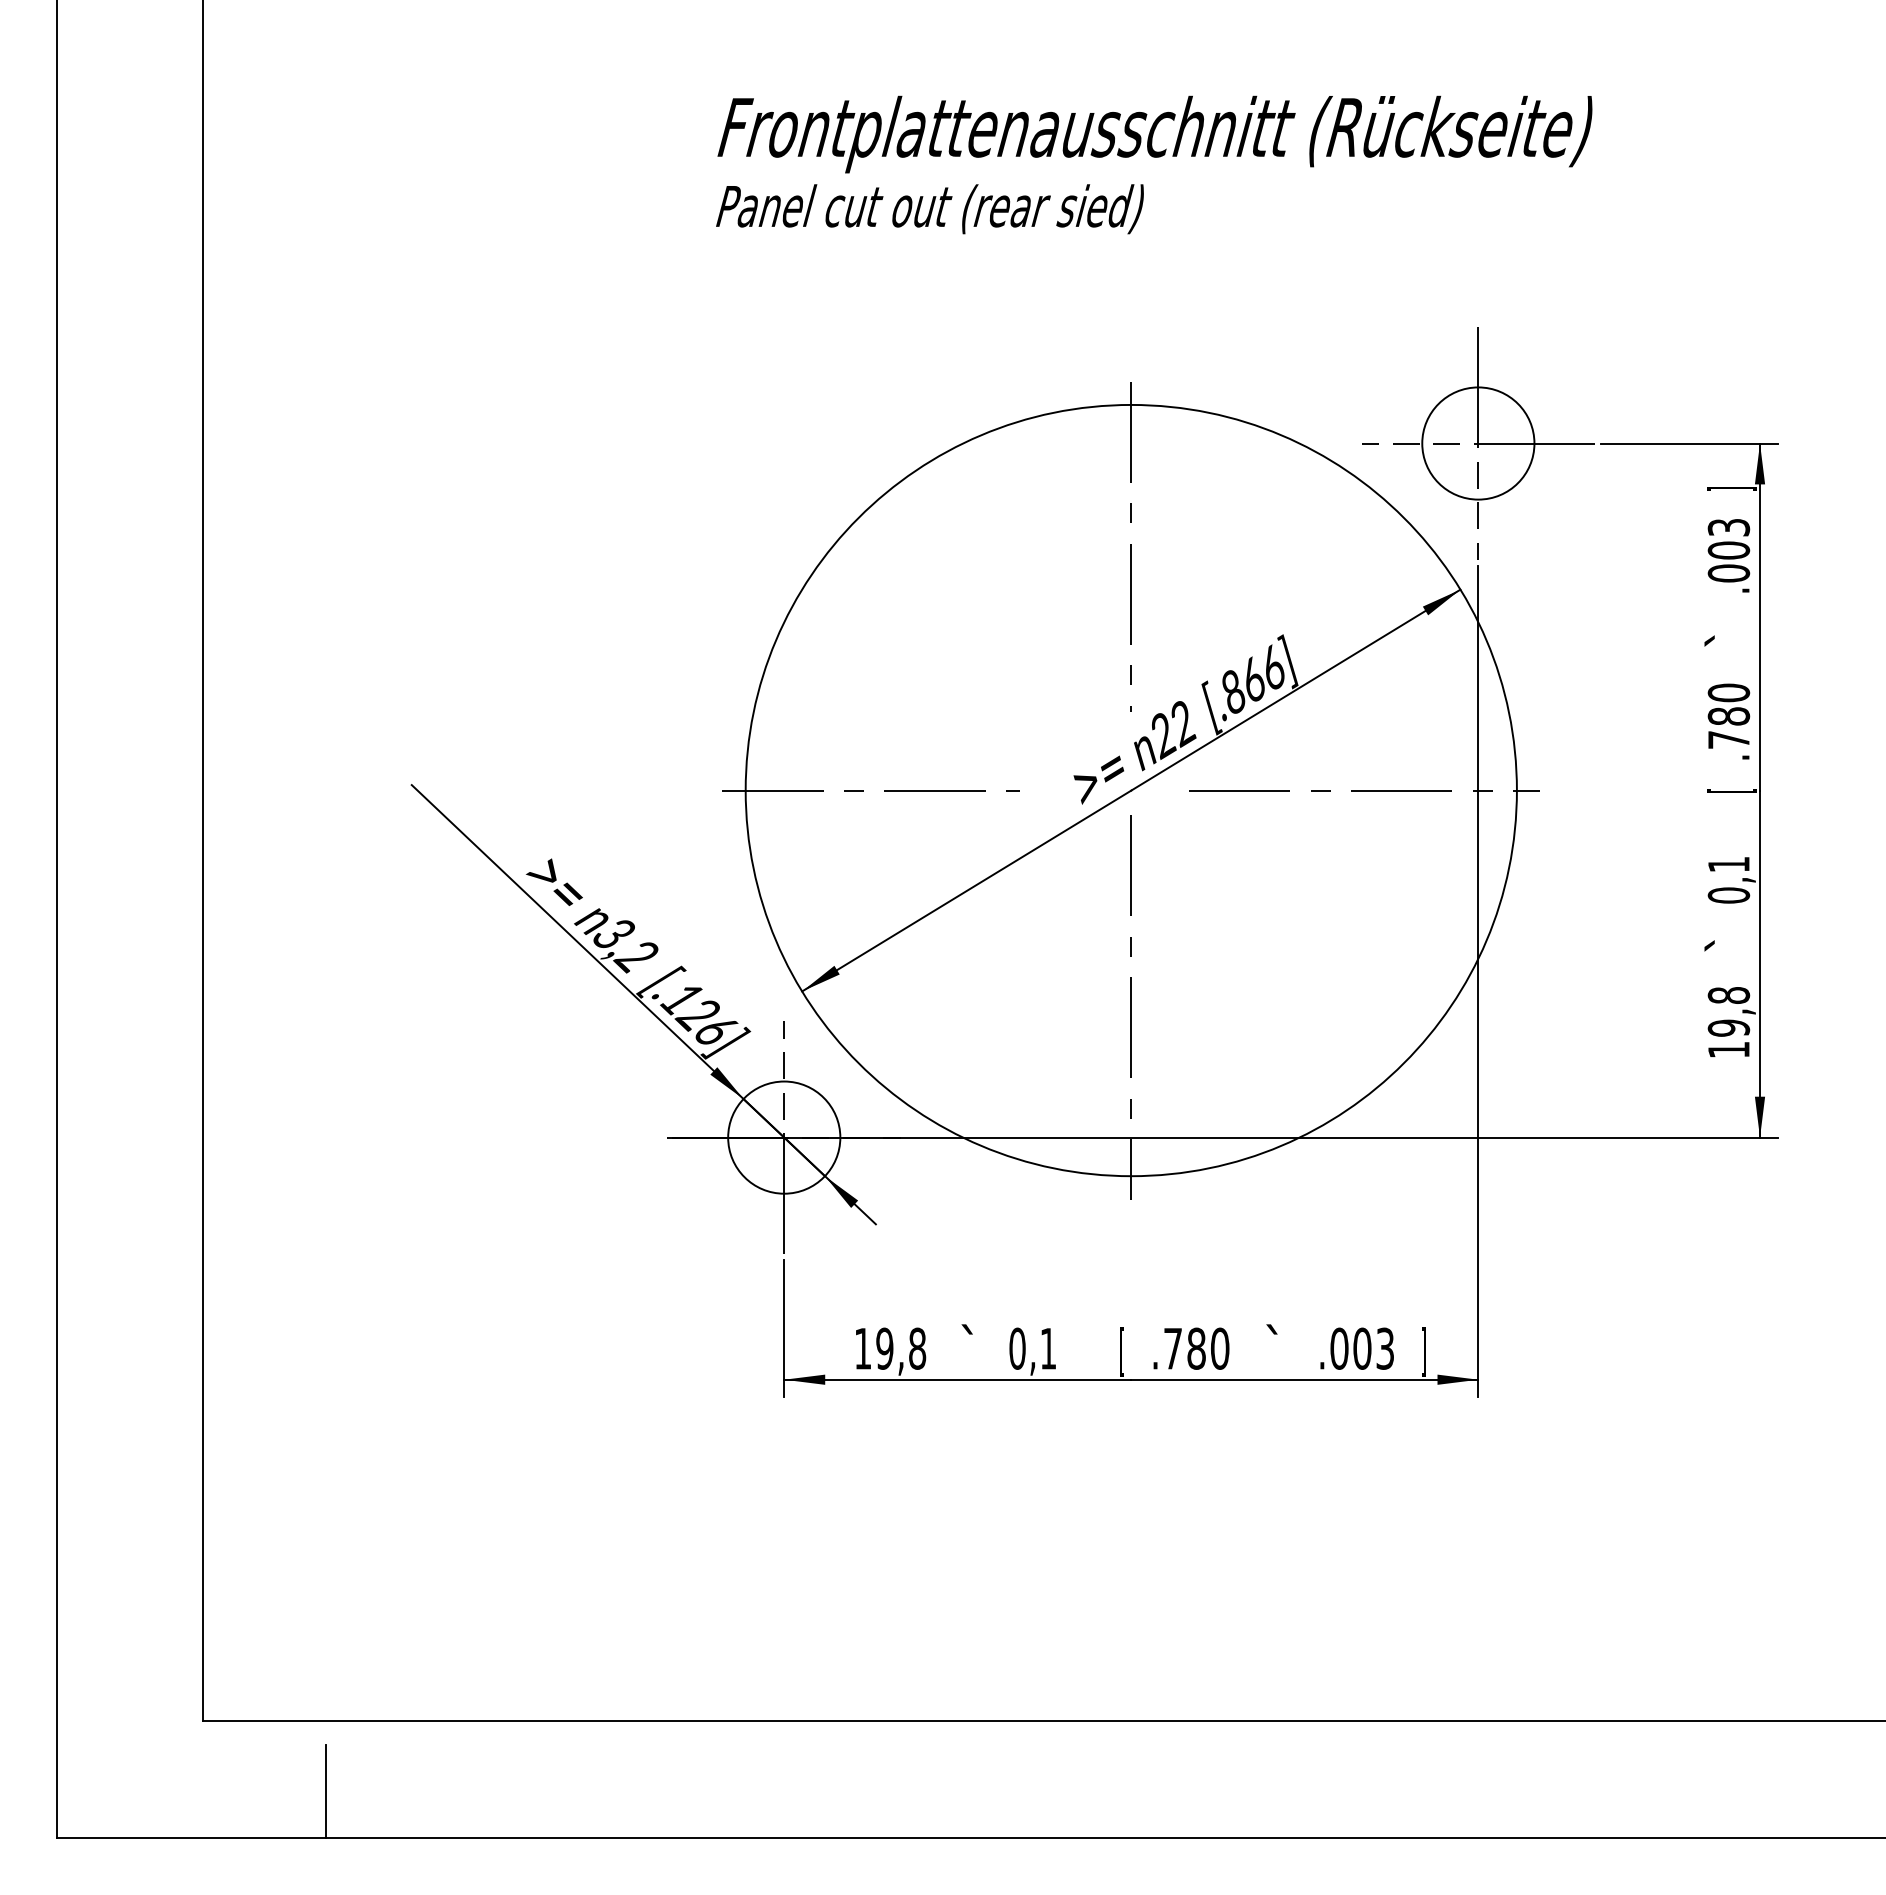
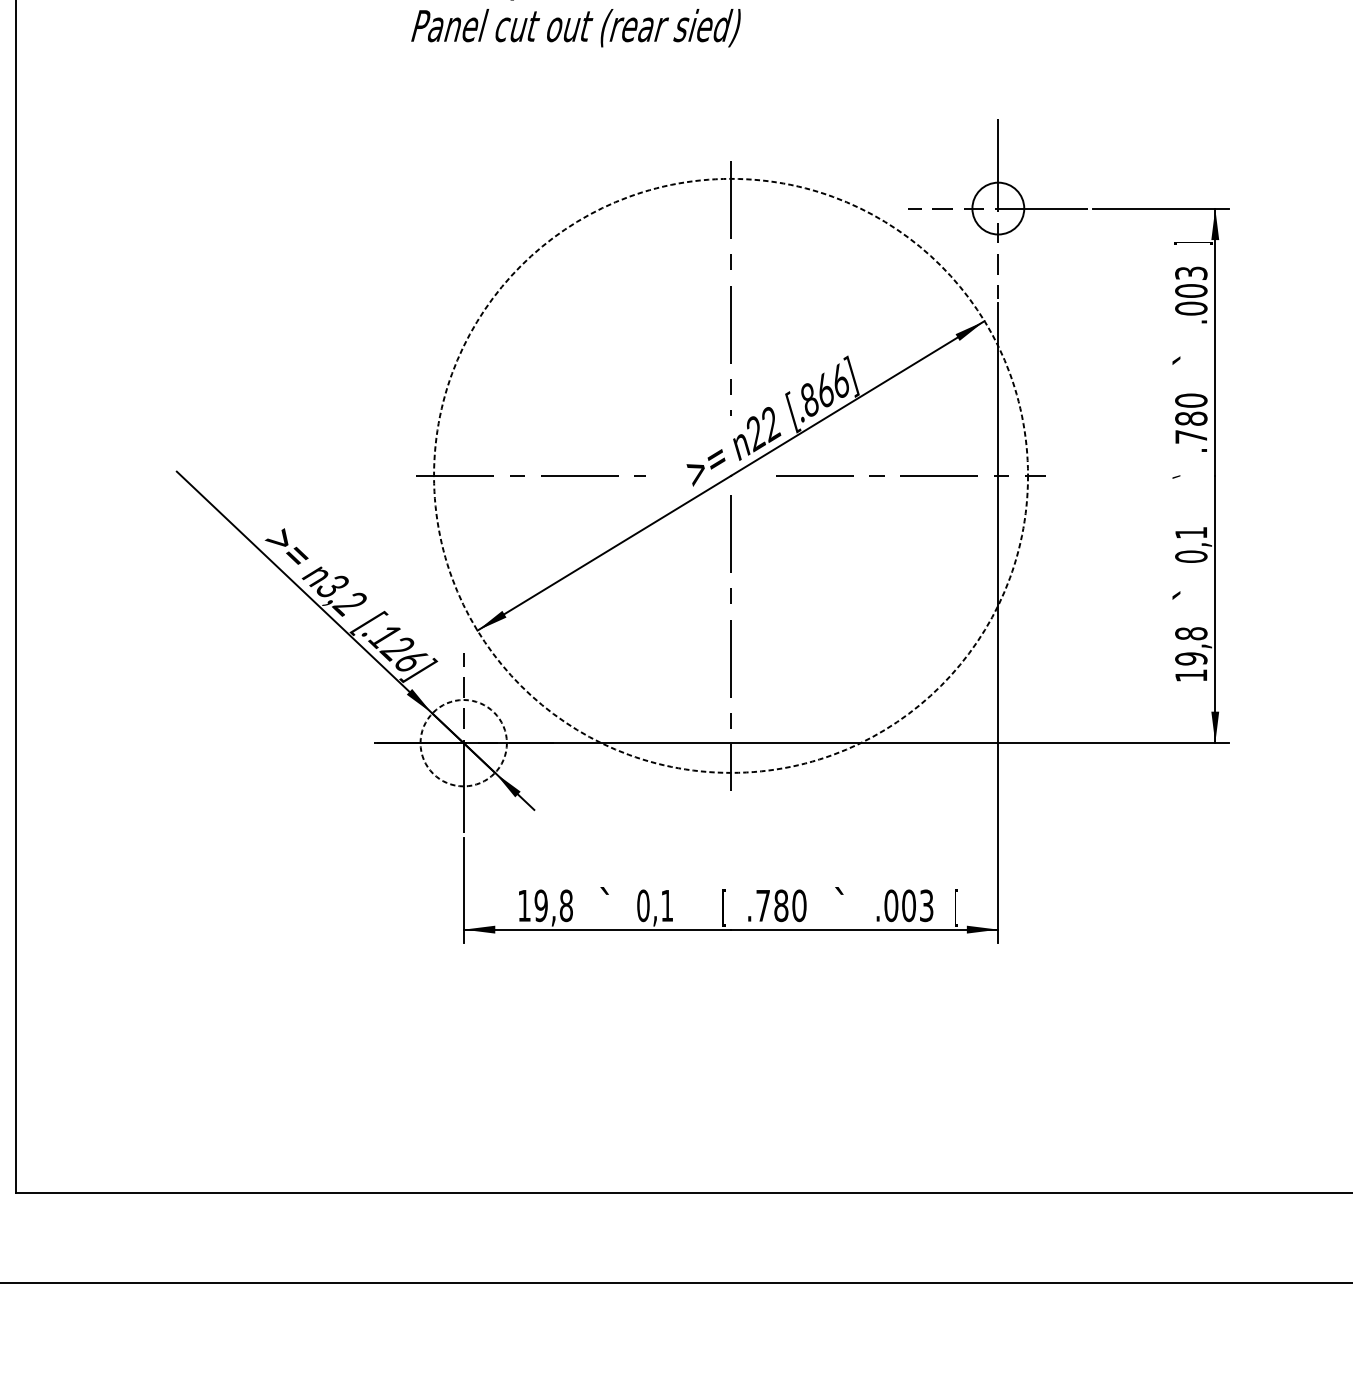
circle: (1478, 443) -> (998, 208), size x0.6
circle: (1130, 790) -> (730, 475), solid -> dashed
text: (1730, 791) -> (1192, 476), [ -> `
circle: (784, 1137) -> (463, 743), solid -> dashed
text: (1423, 1351) -> (956, 907), ] -> [
line: (325, 1791) -> (110, 1246), removed

